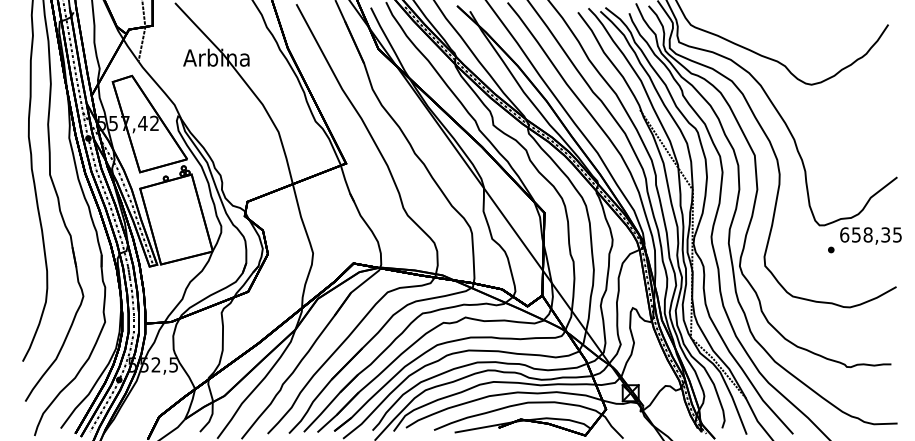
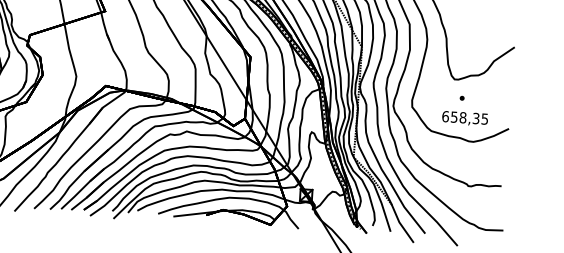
text: (870, 235) -> (464, 118), moved

